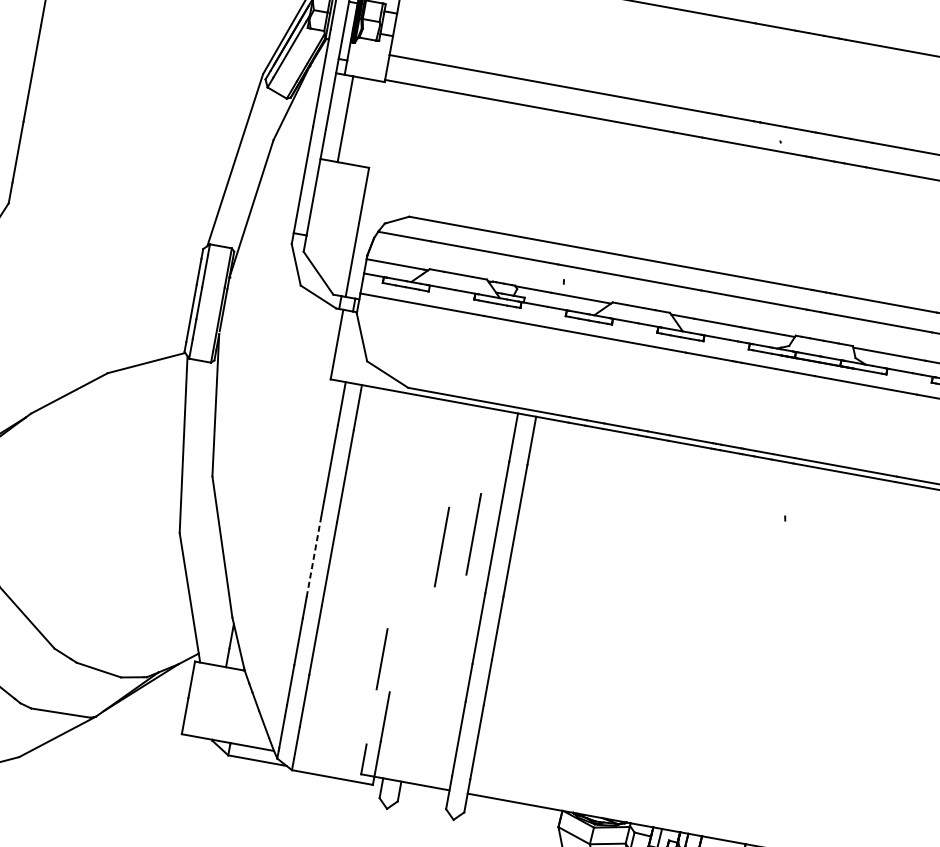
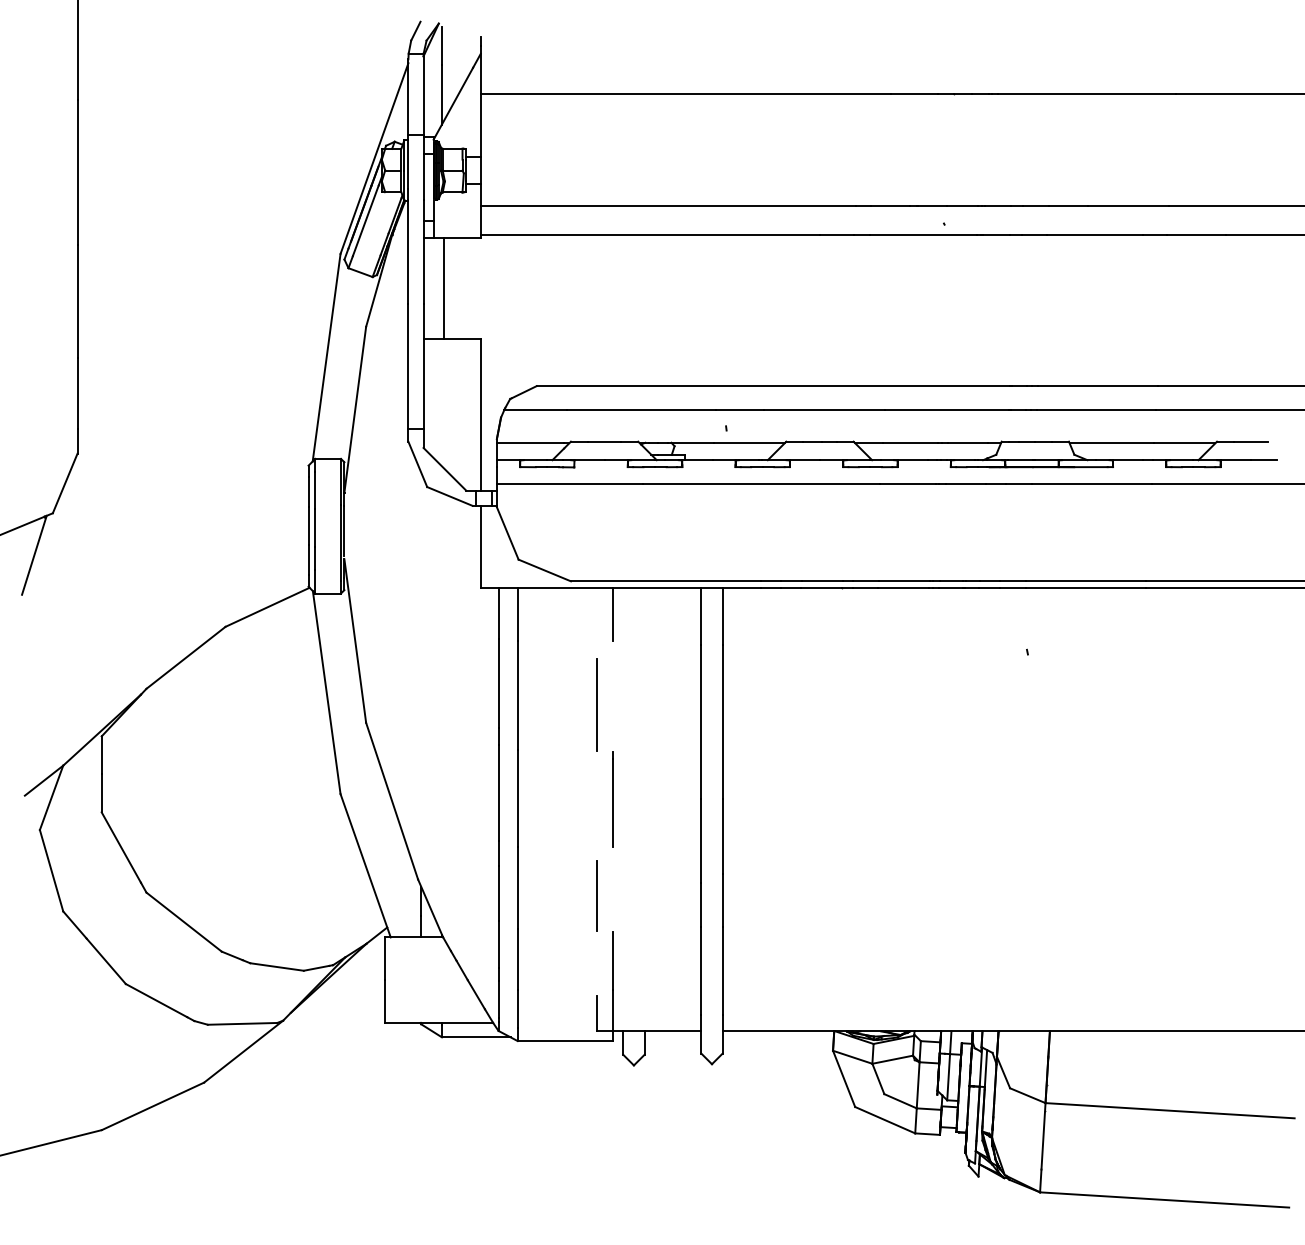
line: (438, 421) -> (612, 613), added
line: (473, 534) -> (612, 799), moved
line: (441, 546) -> (596, 704), moved
line: (313, 556) -> (498, 793), dashed -> solid

